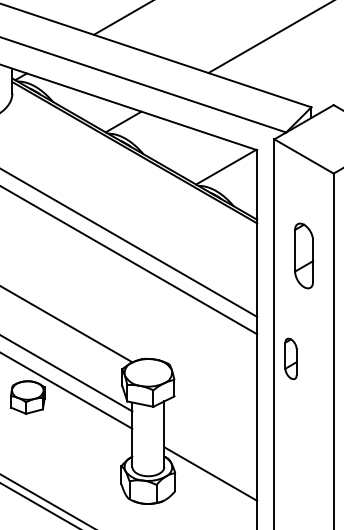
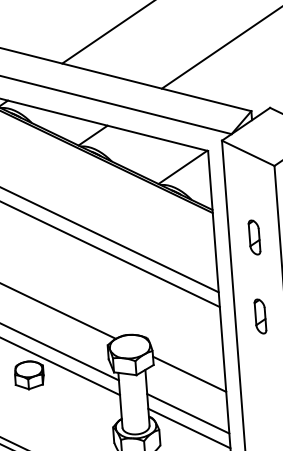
part: (303, 255) -> (254, 237), size x0.62
part: (290, 358) -> (260, 316), moved
line: (215, 410) -> (189, 374), added
line: (210, 456) -> (188, 413), added

